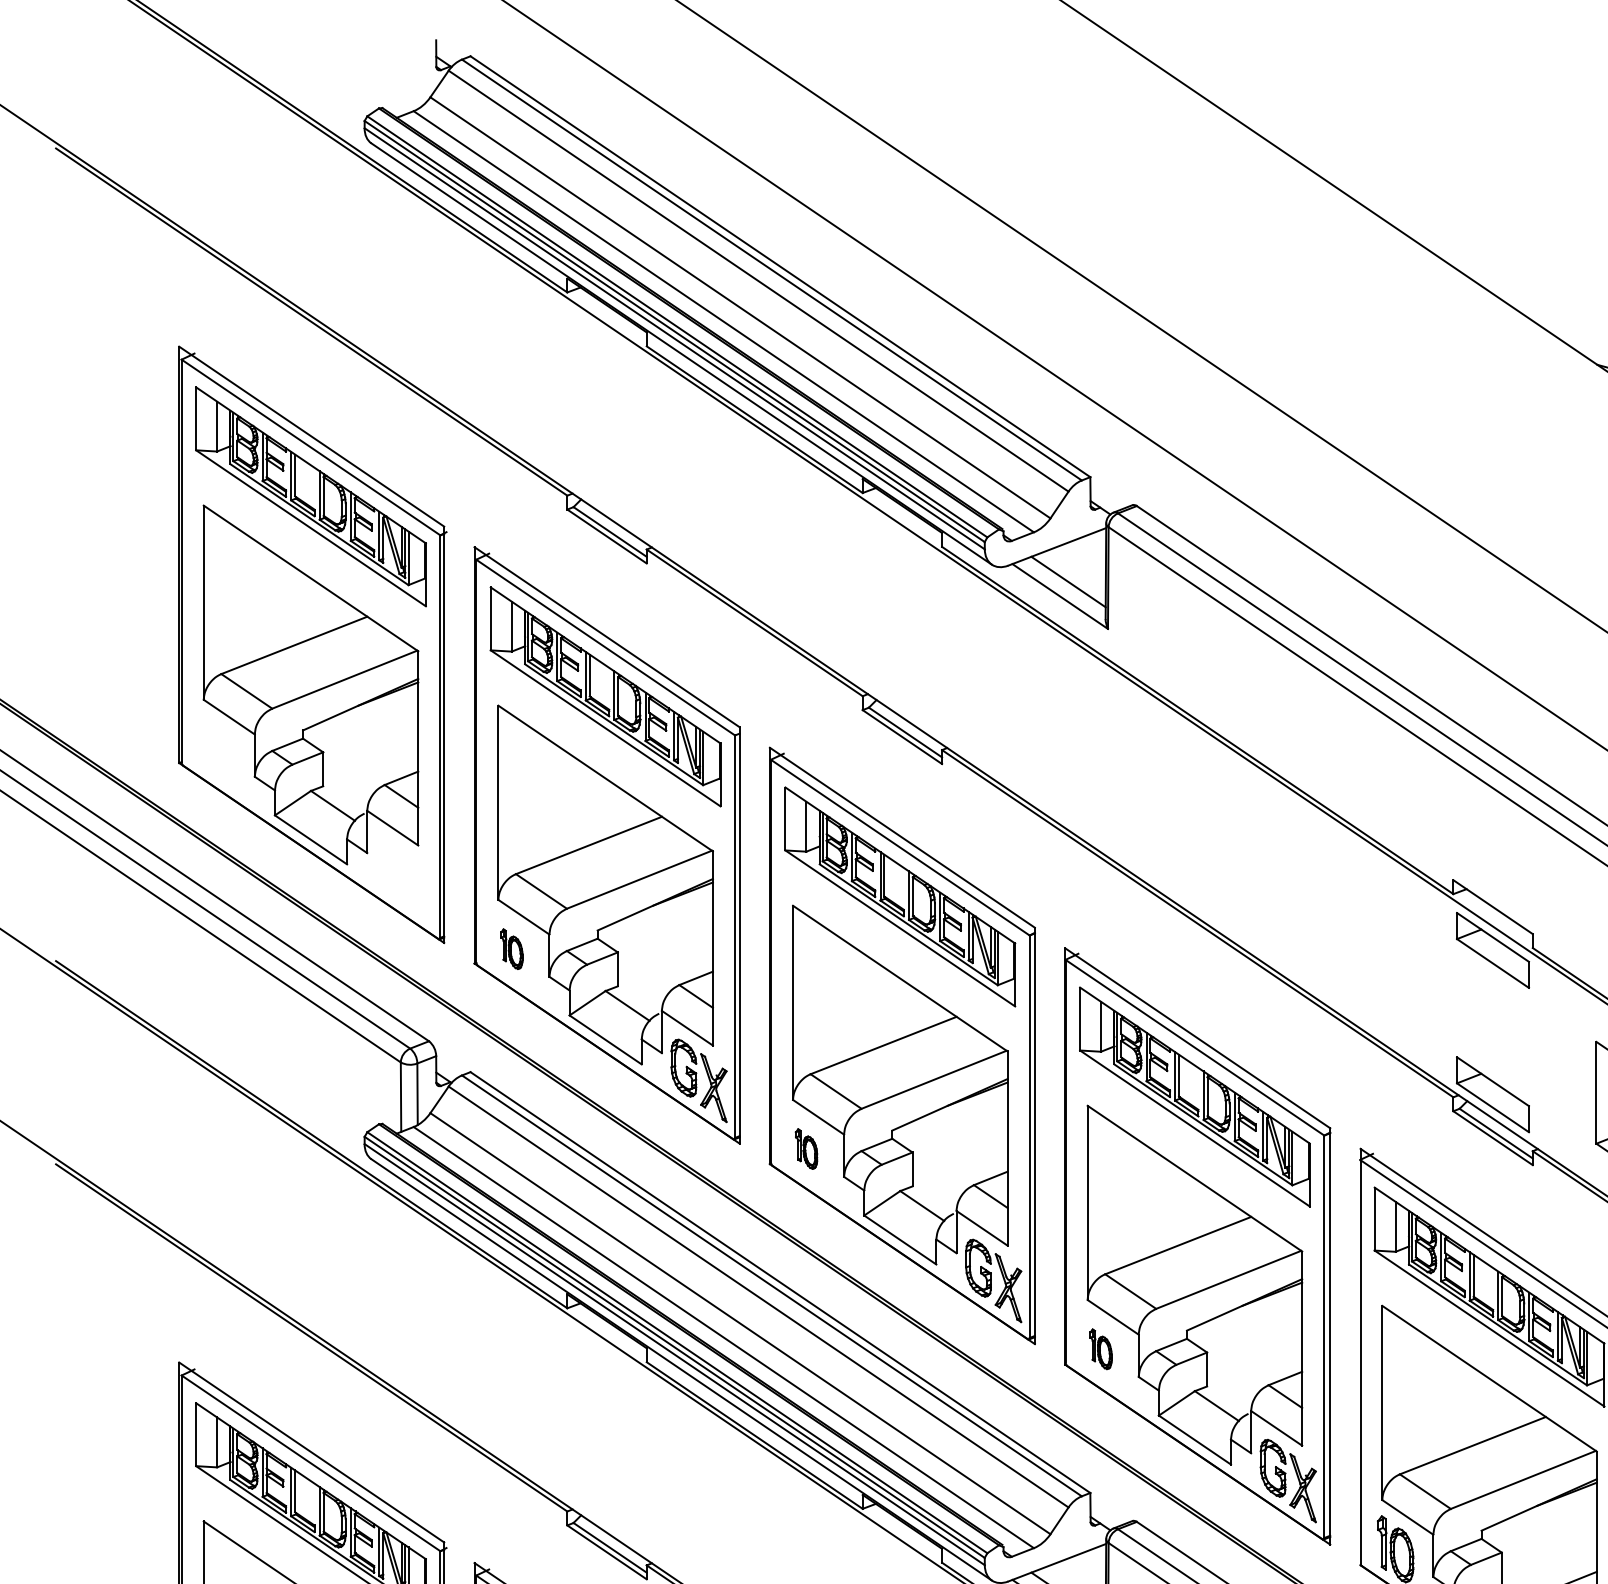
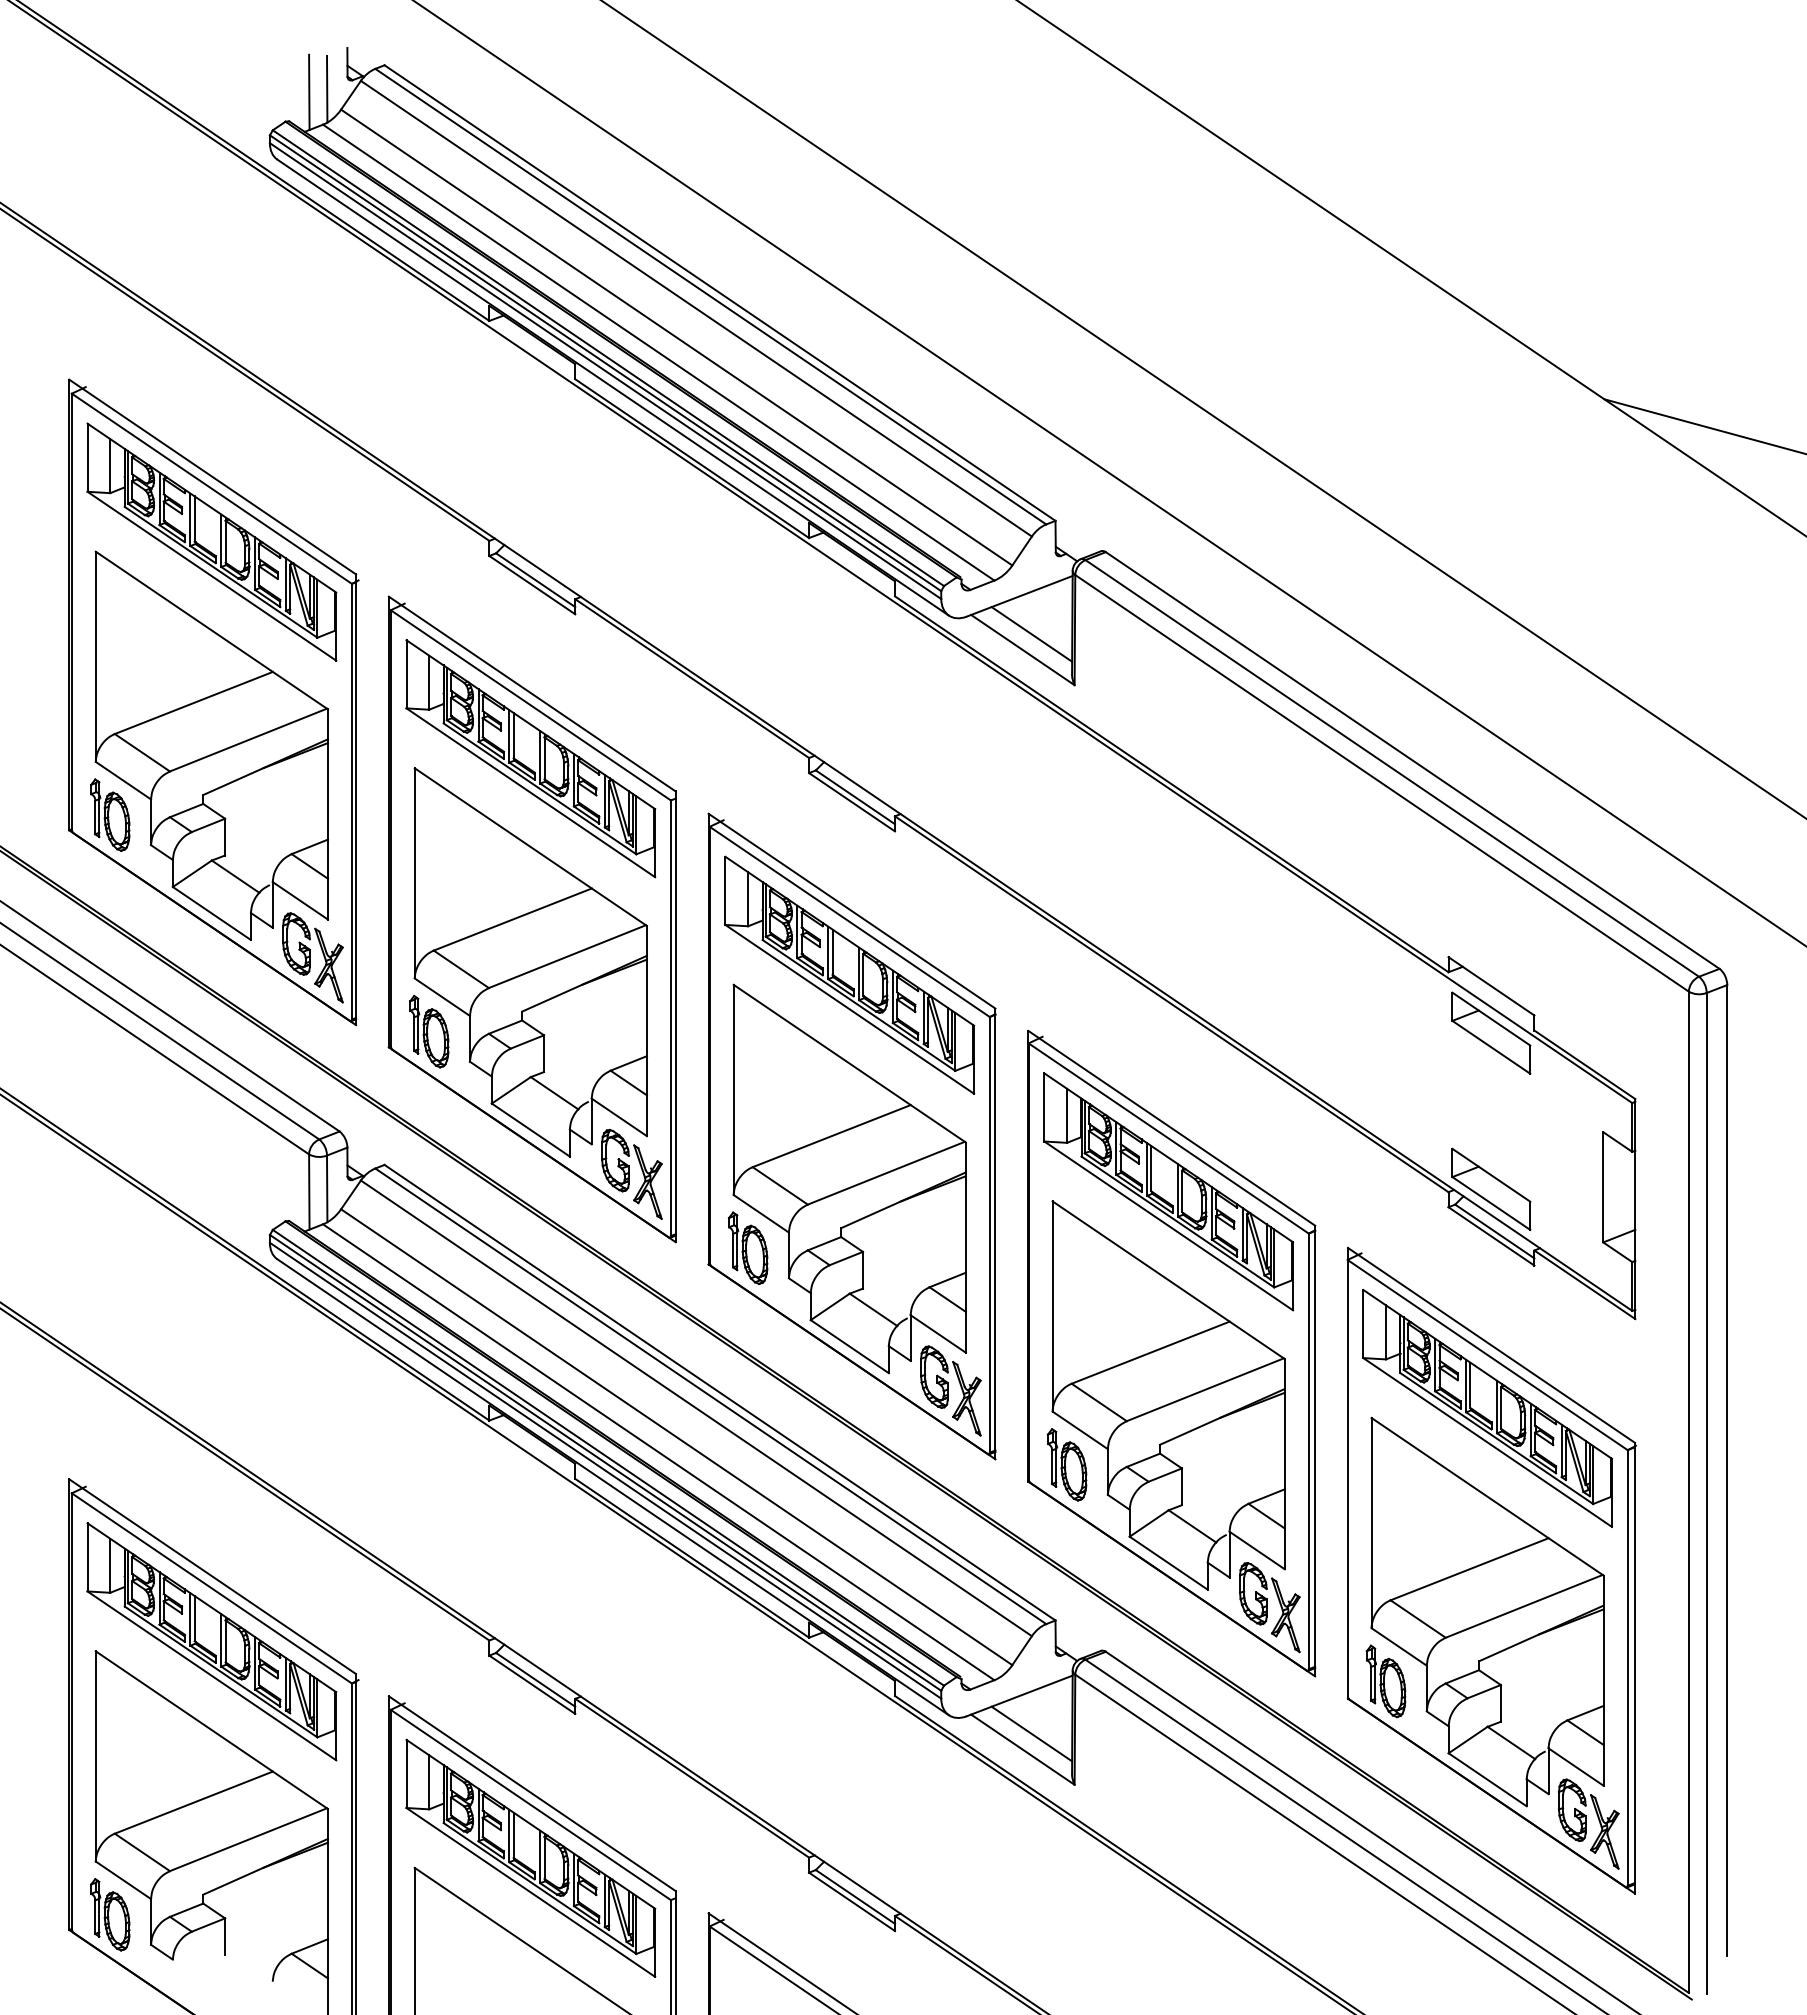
line: (417, 77) -> (327, 88), added
line: (401, 80) -> (309, 91), added
part: (217, 748) -> (110, 814), added
part: (403, 880) -> (312, 957), added
part: (512, 948) -> (429, 1031), size x1.67
part: (806, 1148) -> (748, 1247), size x1.67
part: (1100, 1348) -> (1066, 1464), size x1.67

